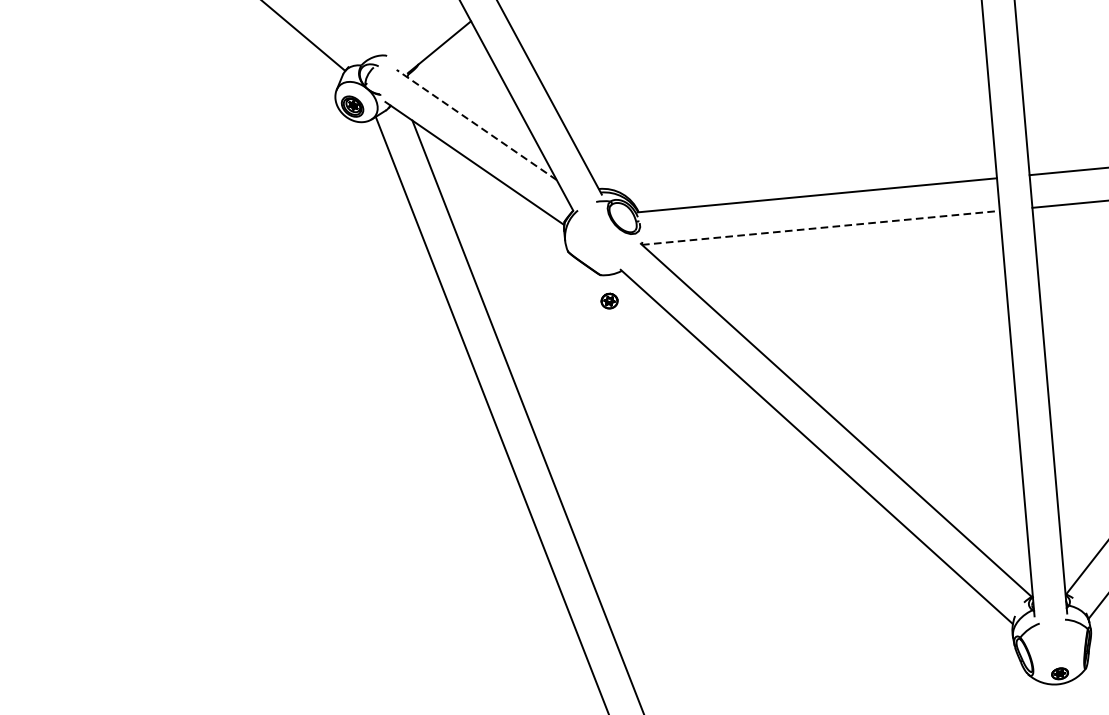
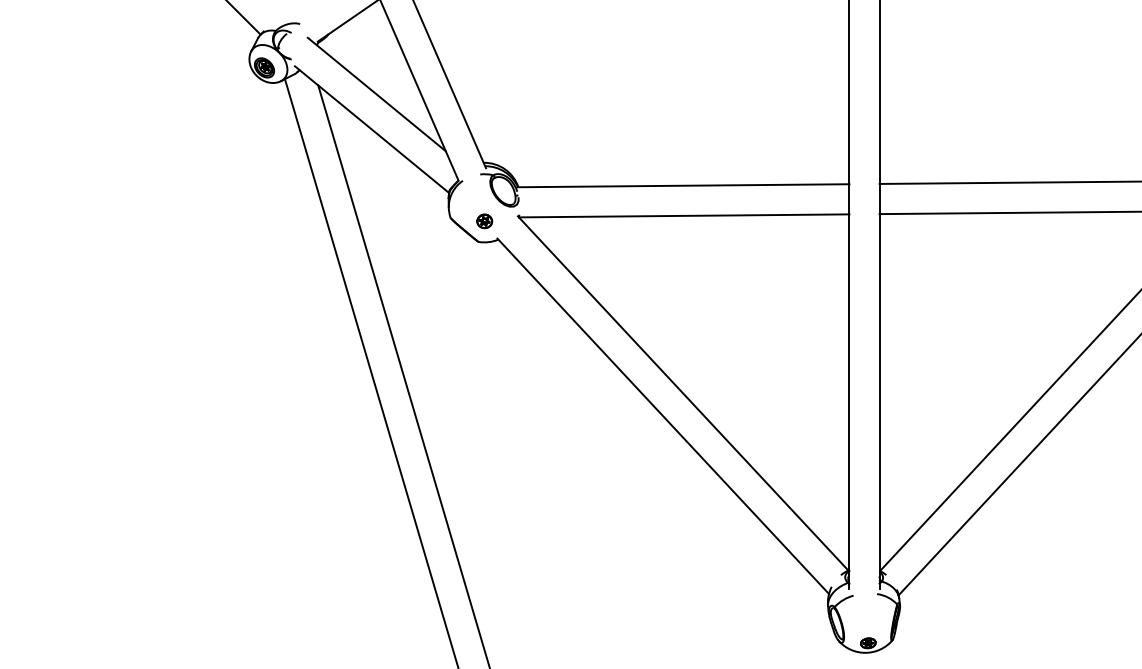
line: (476, 124) -> (376, 94), dashed -> solid
line: (821, 227) -> (684, 215), dashed -> solid
part: (609, 301) -> (484, 221), moved

